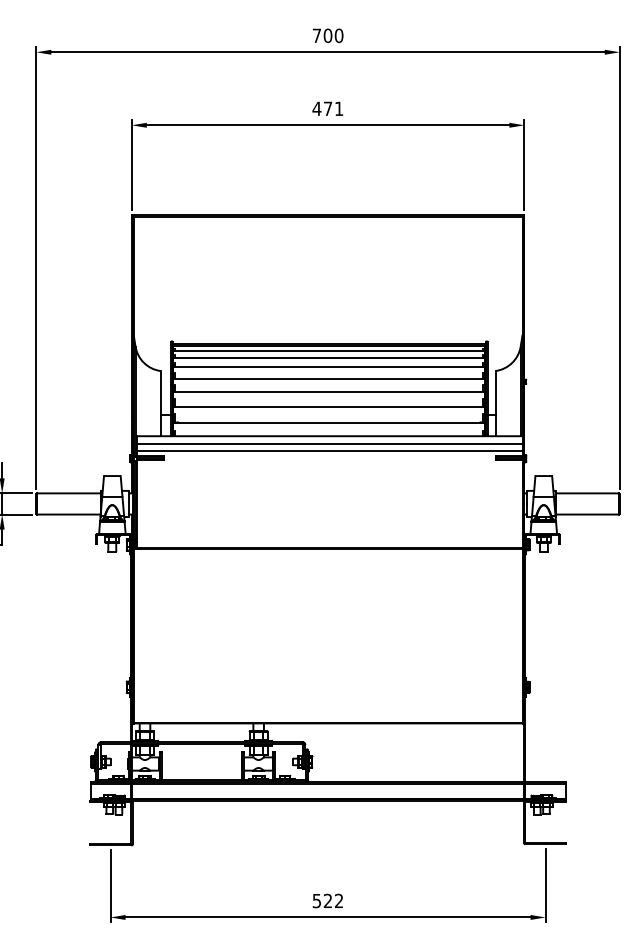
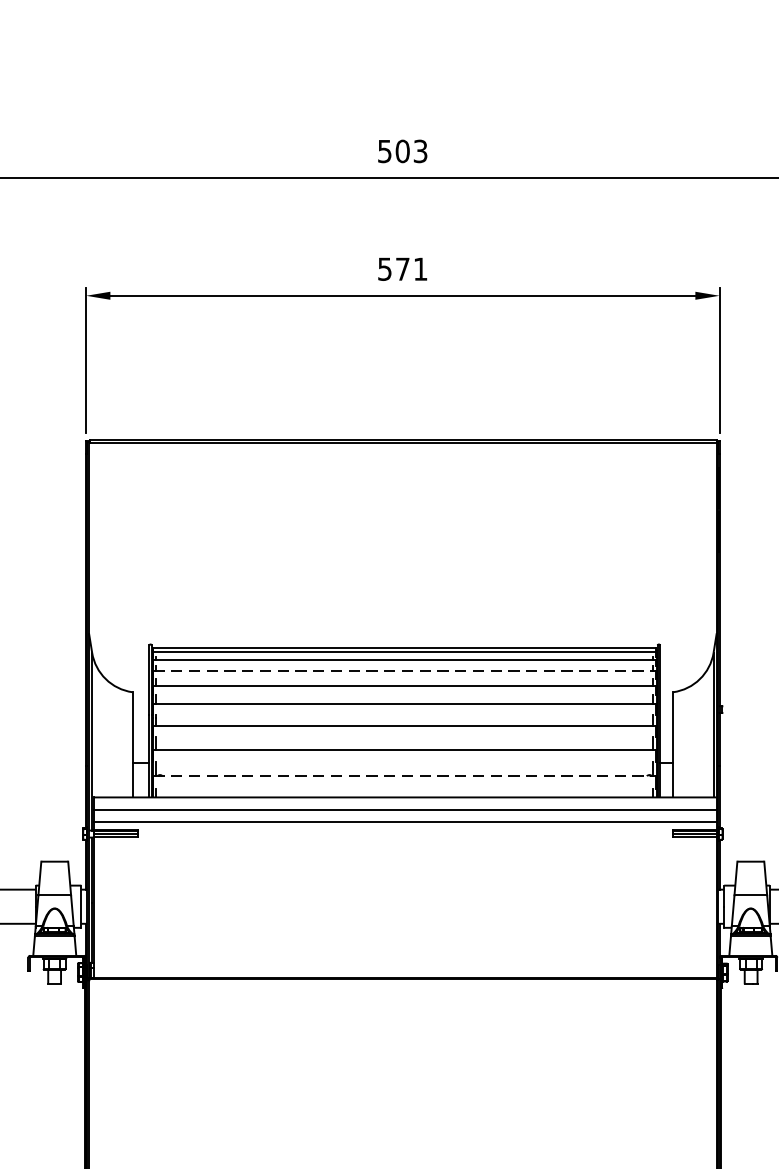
text: (327, 35) -> (401, 150), 700 -> 503
text: (316, 108) -> (384, 268), 471 -> 571
line: (329, 357) -> (405, 670), solid -> dashed
line: (329, 423) -> (405, 776), solid -> dashed

